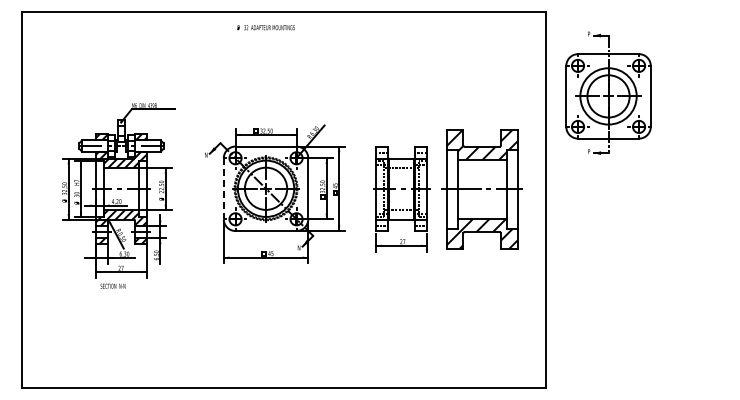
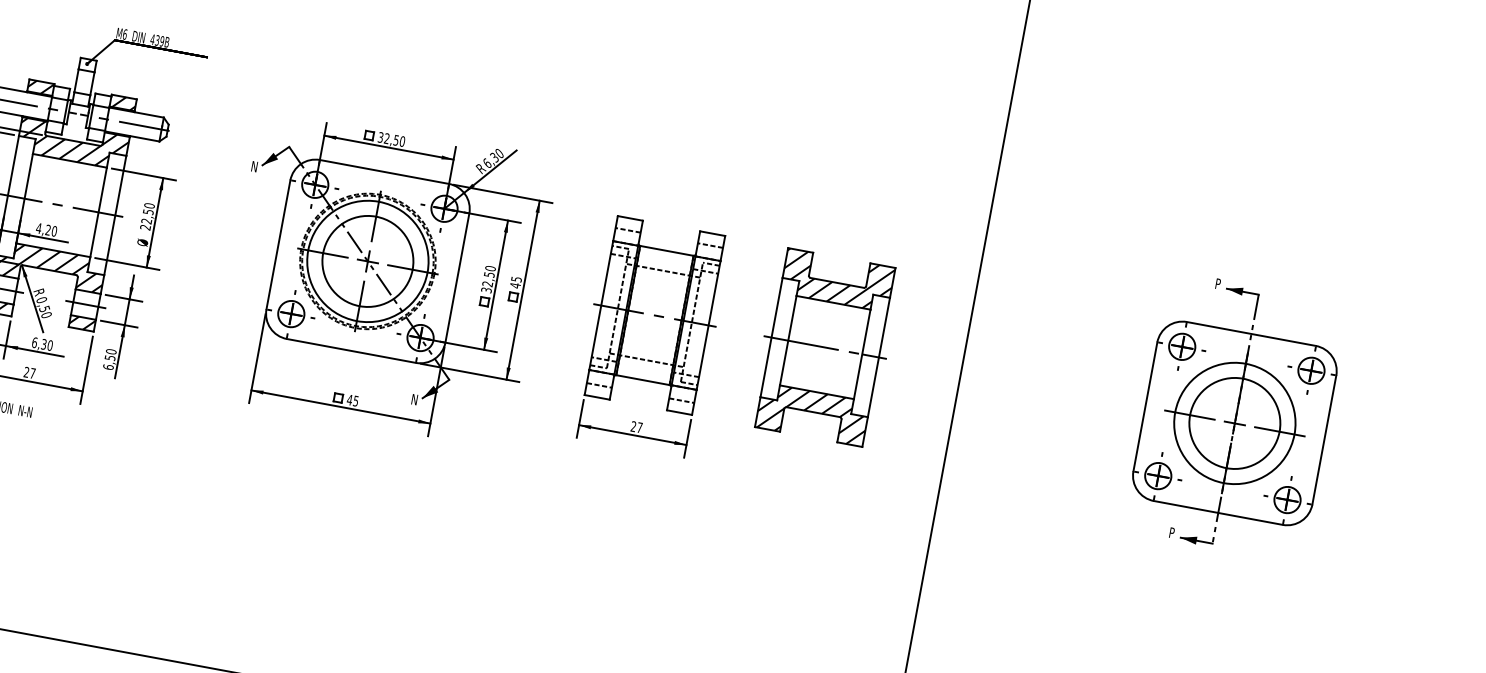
part: (608, 92) -> (1236, 415), moved
line: (223, 189) -> (277, 246), dashed -> solid
part: (481, 189) -> (823, 347), size x0.71

